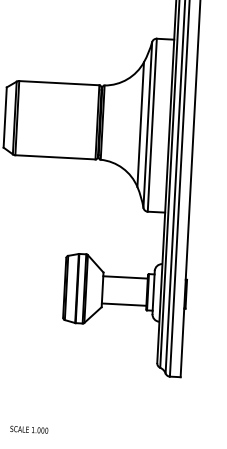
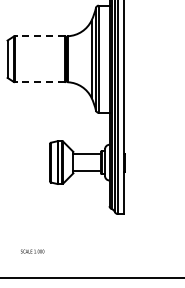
line: (58, 83) -> (39, 36), solid -> dashed
line: (54, 157) -> (39, 82), solid -> dashed

